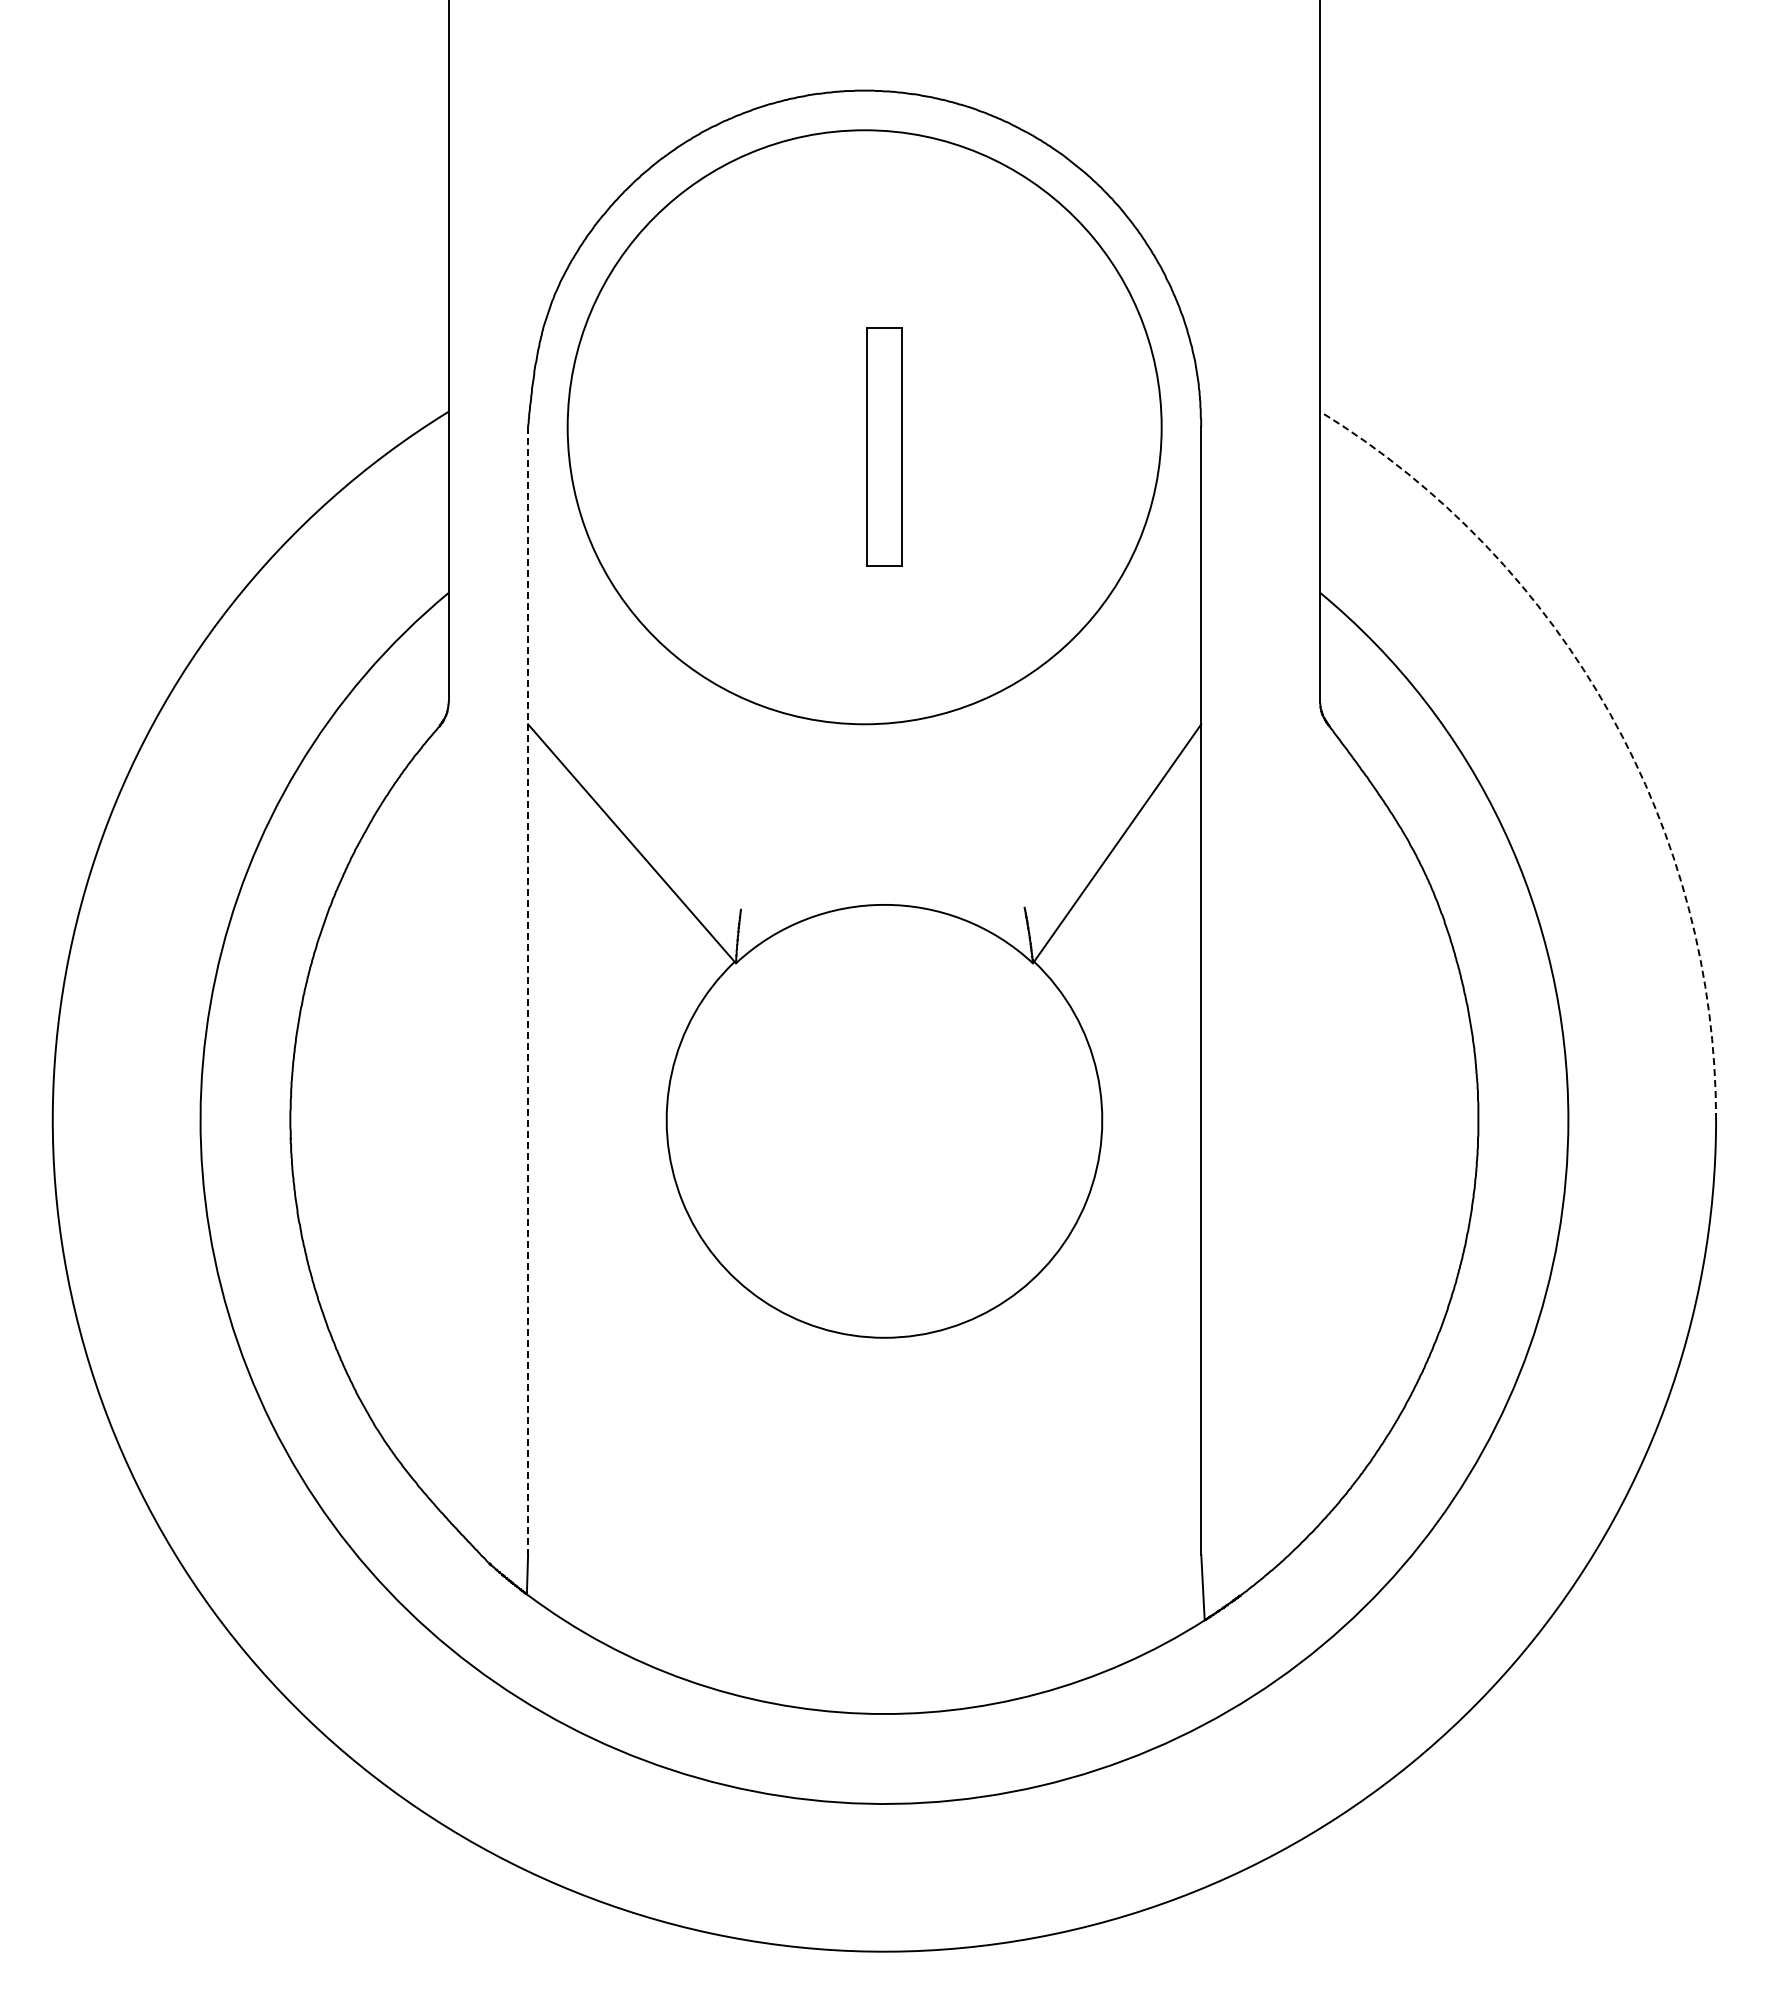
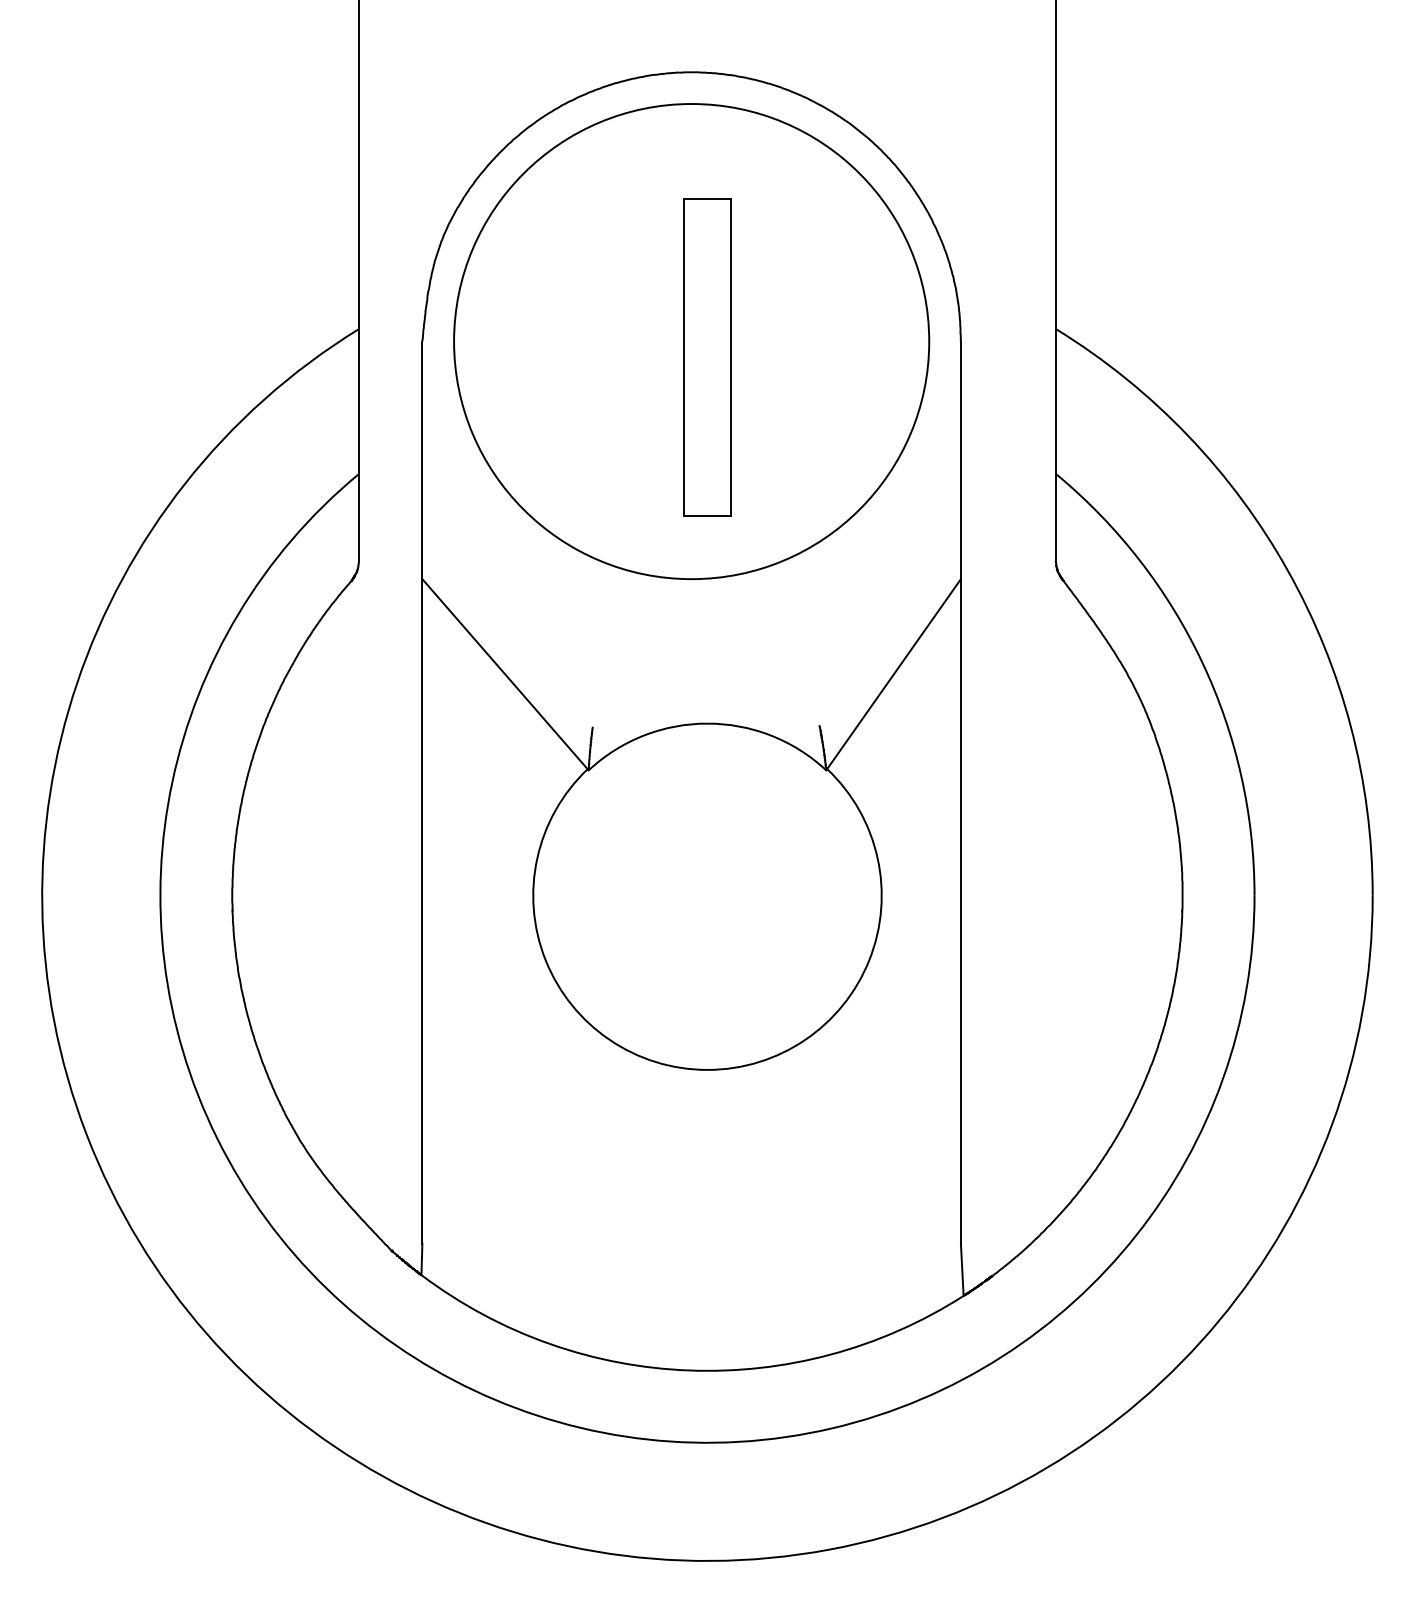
part: (884, 446) -> (707, 356), size x1.67
arc: (1610, 714) -> (1288, 571), dashed -> solid
line: (528, 991) -> (422, 792), dashed -> solid

